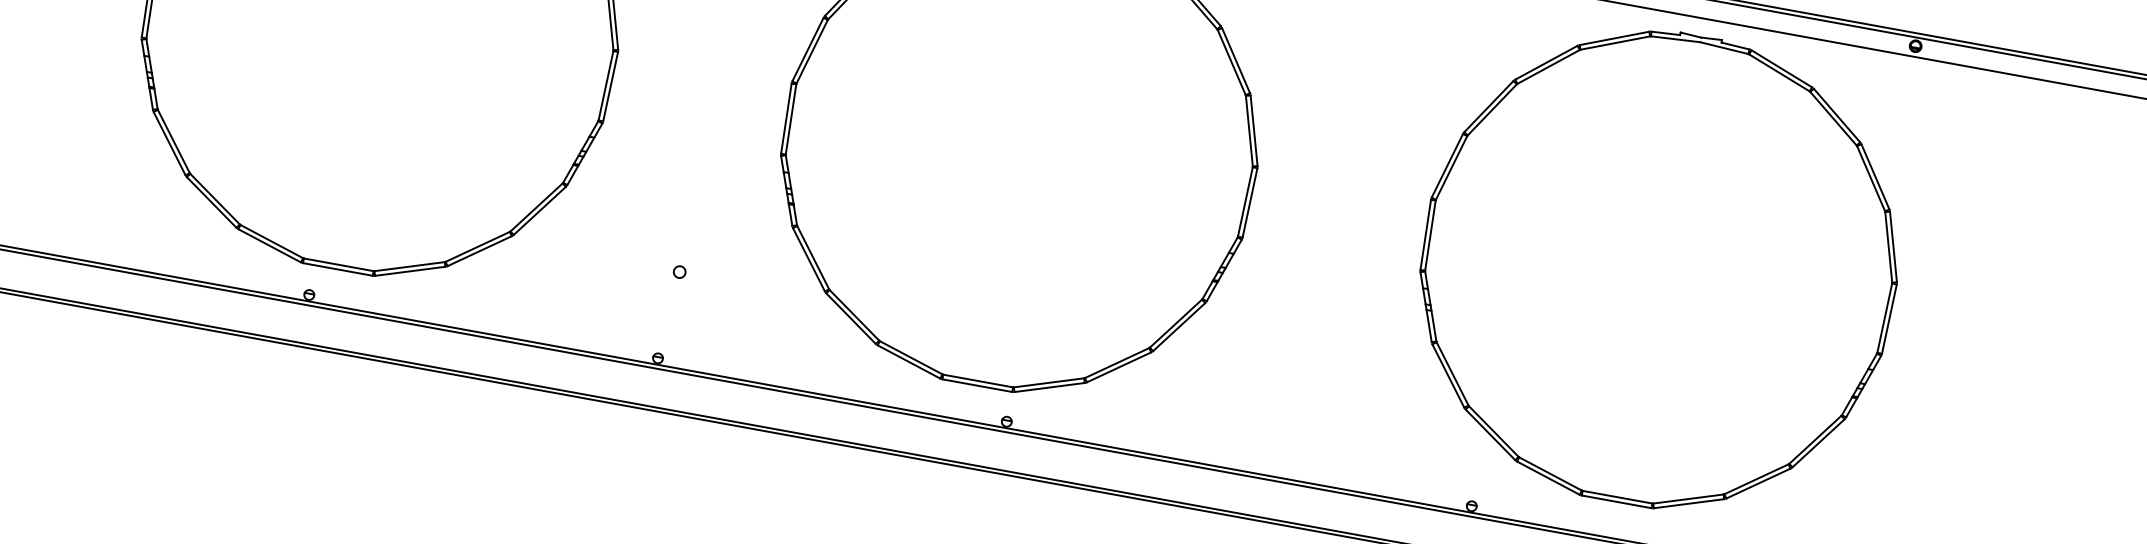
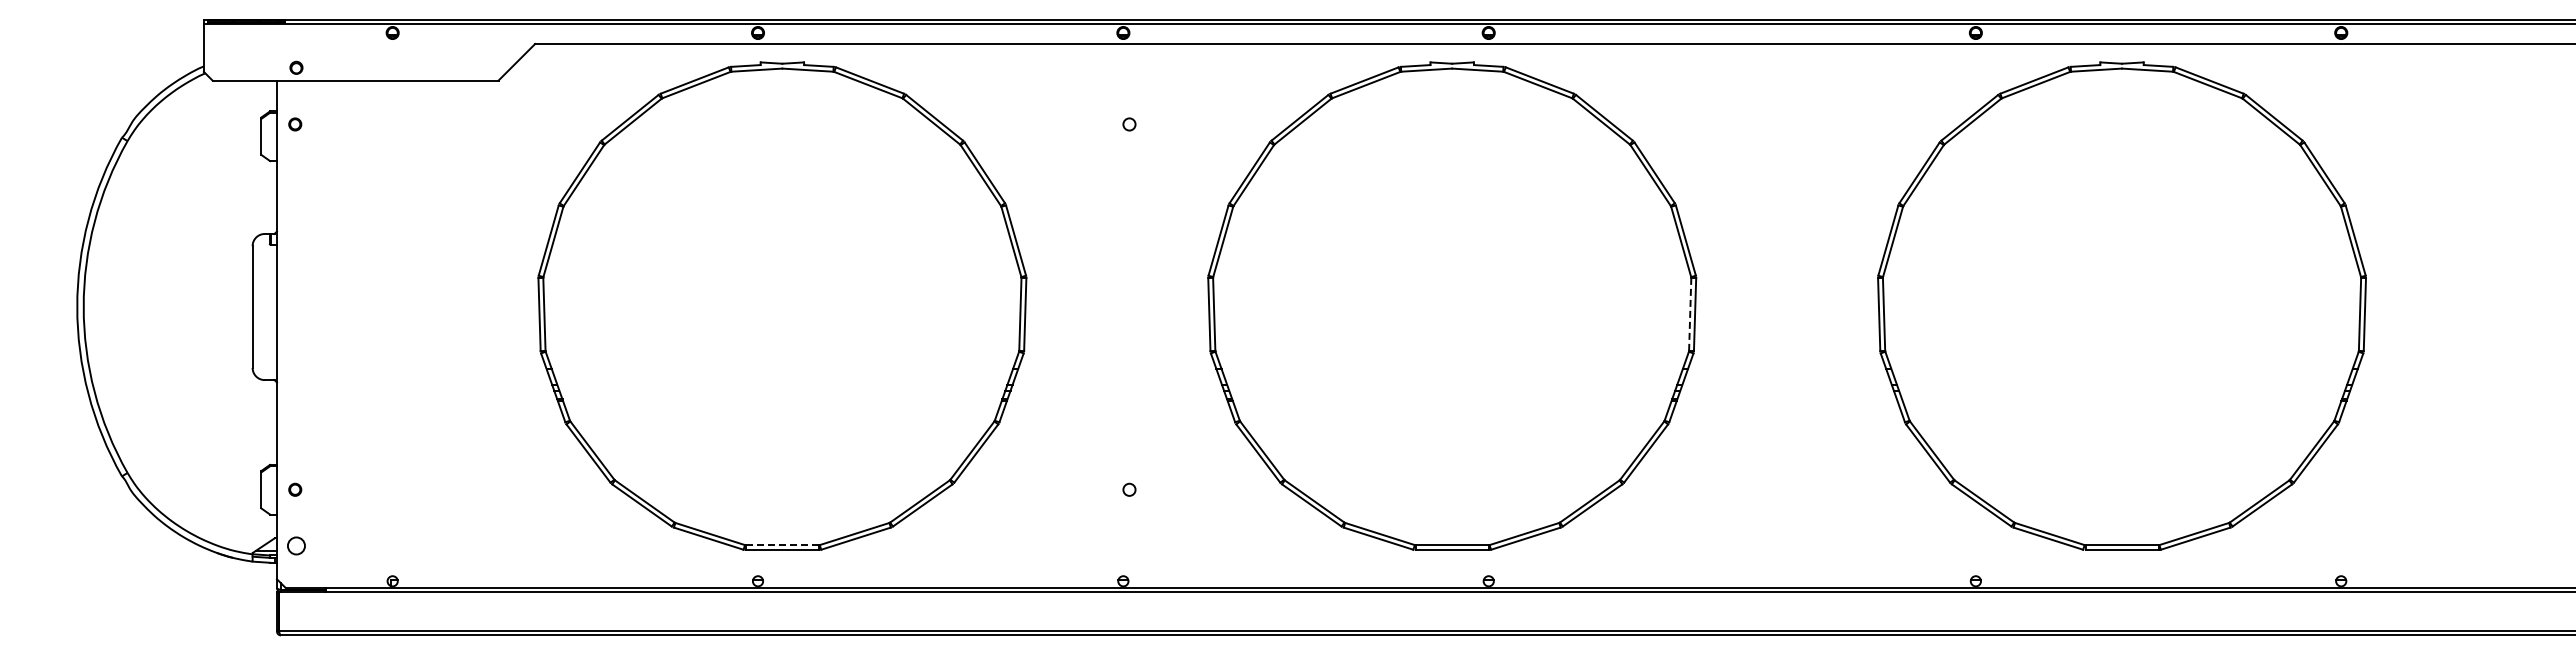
line: (1245, 202) -> (1690, 314), solid -> dashed
line: (338, 265) -> (782, 545), solid -> dashed

